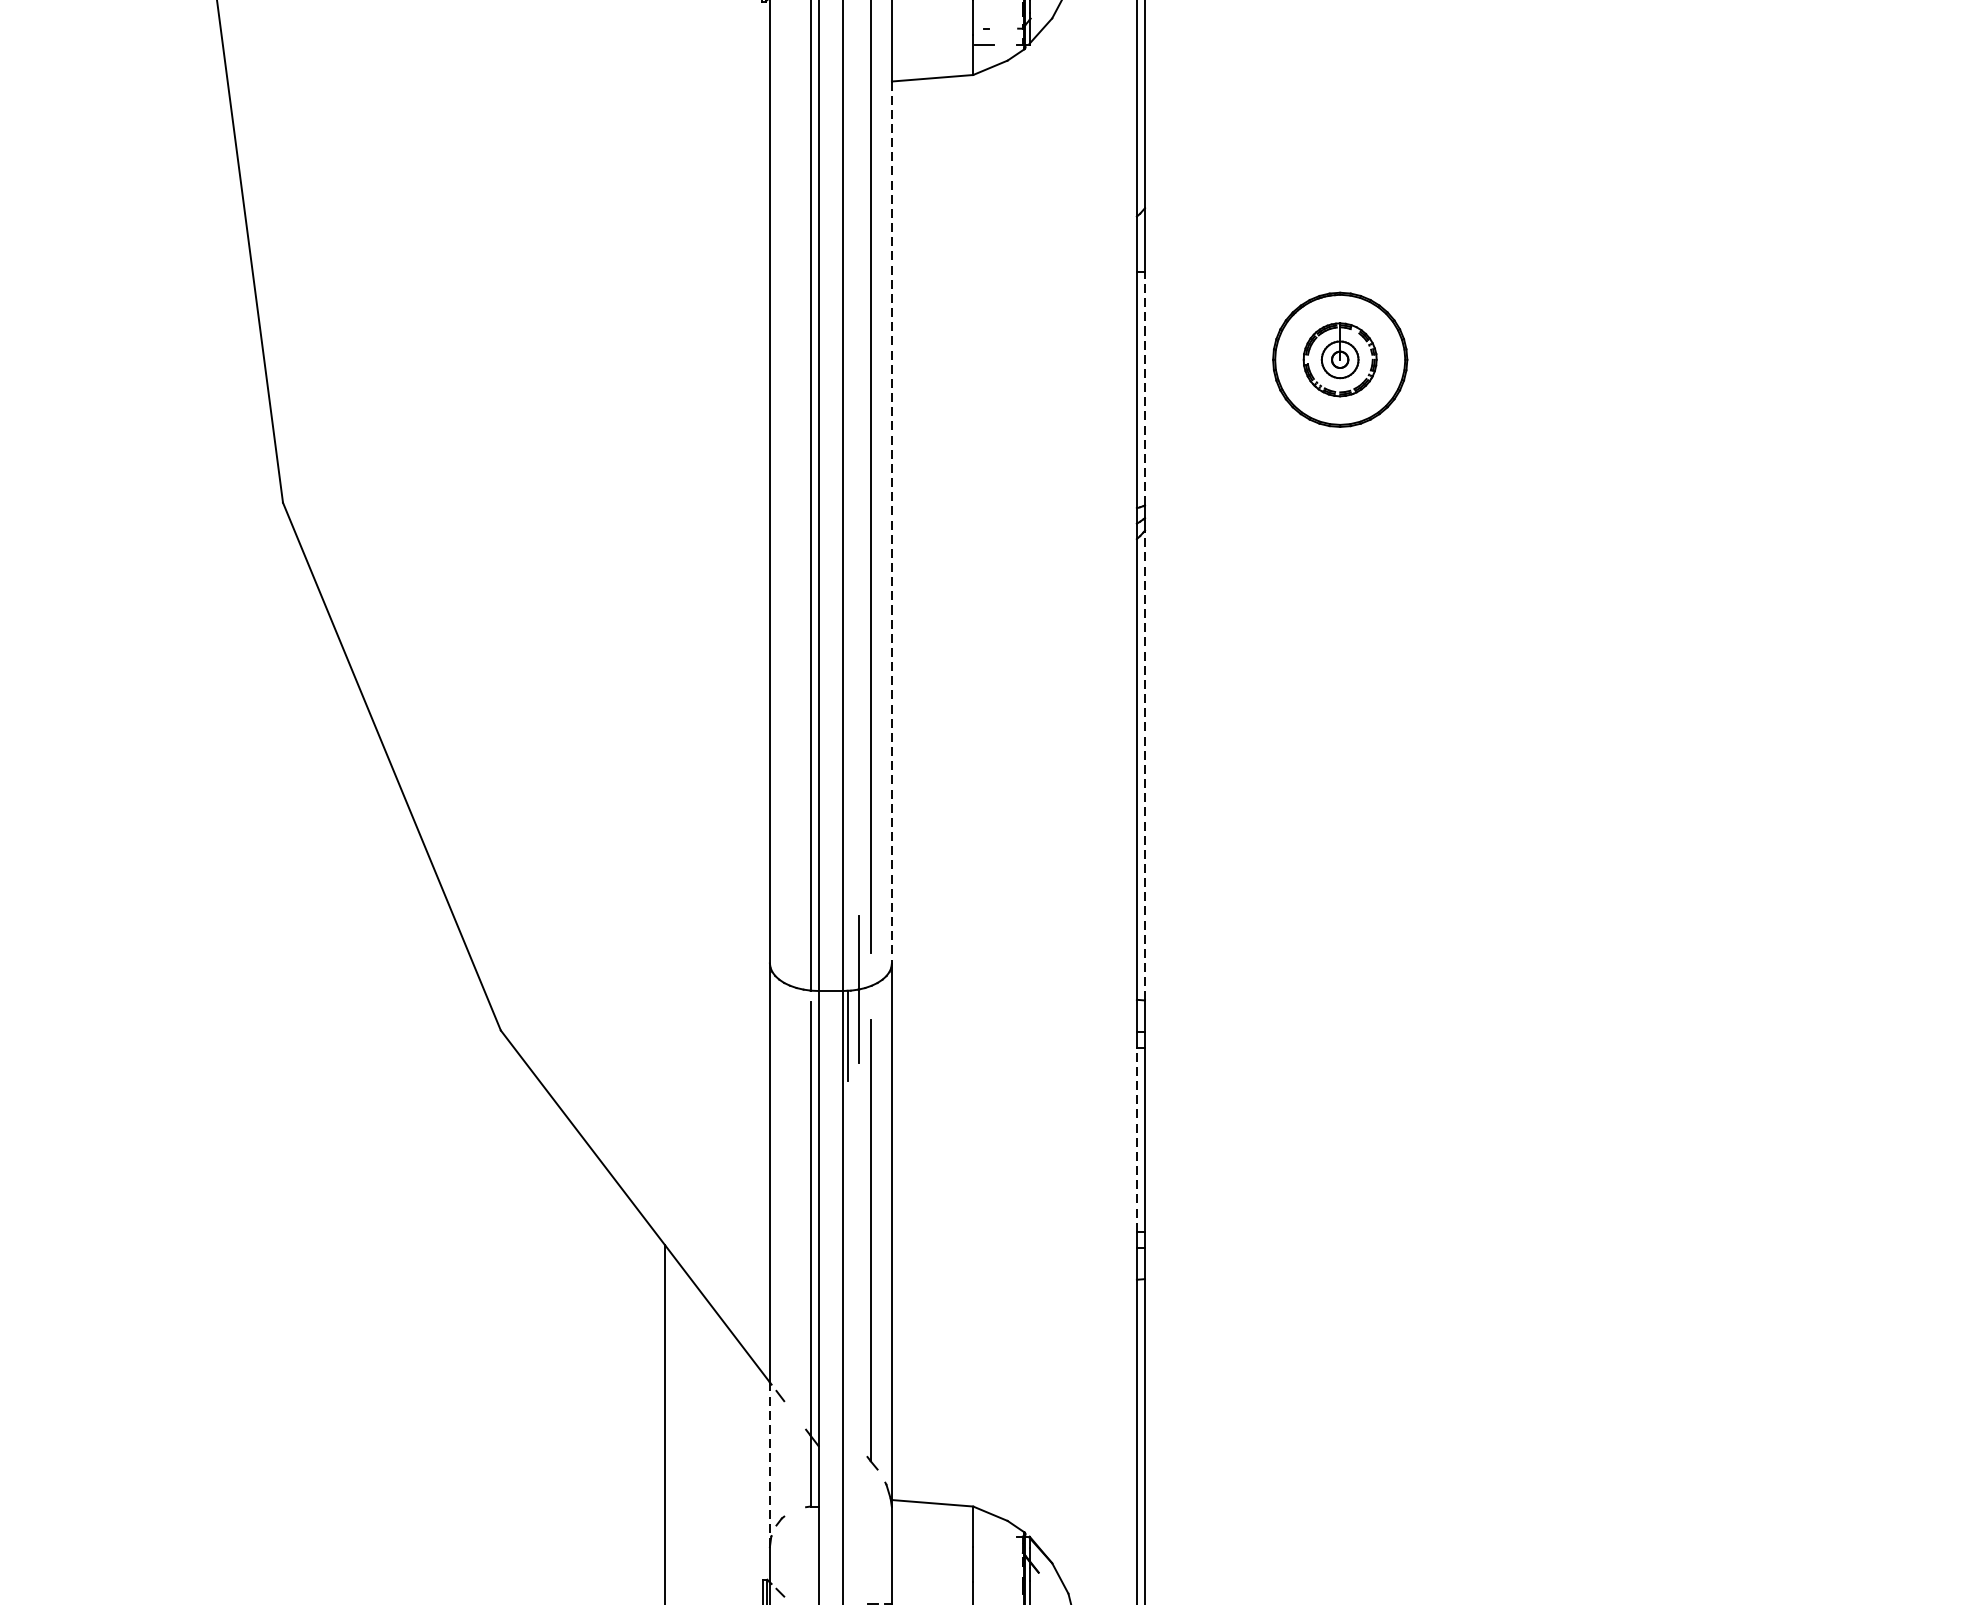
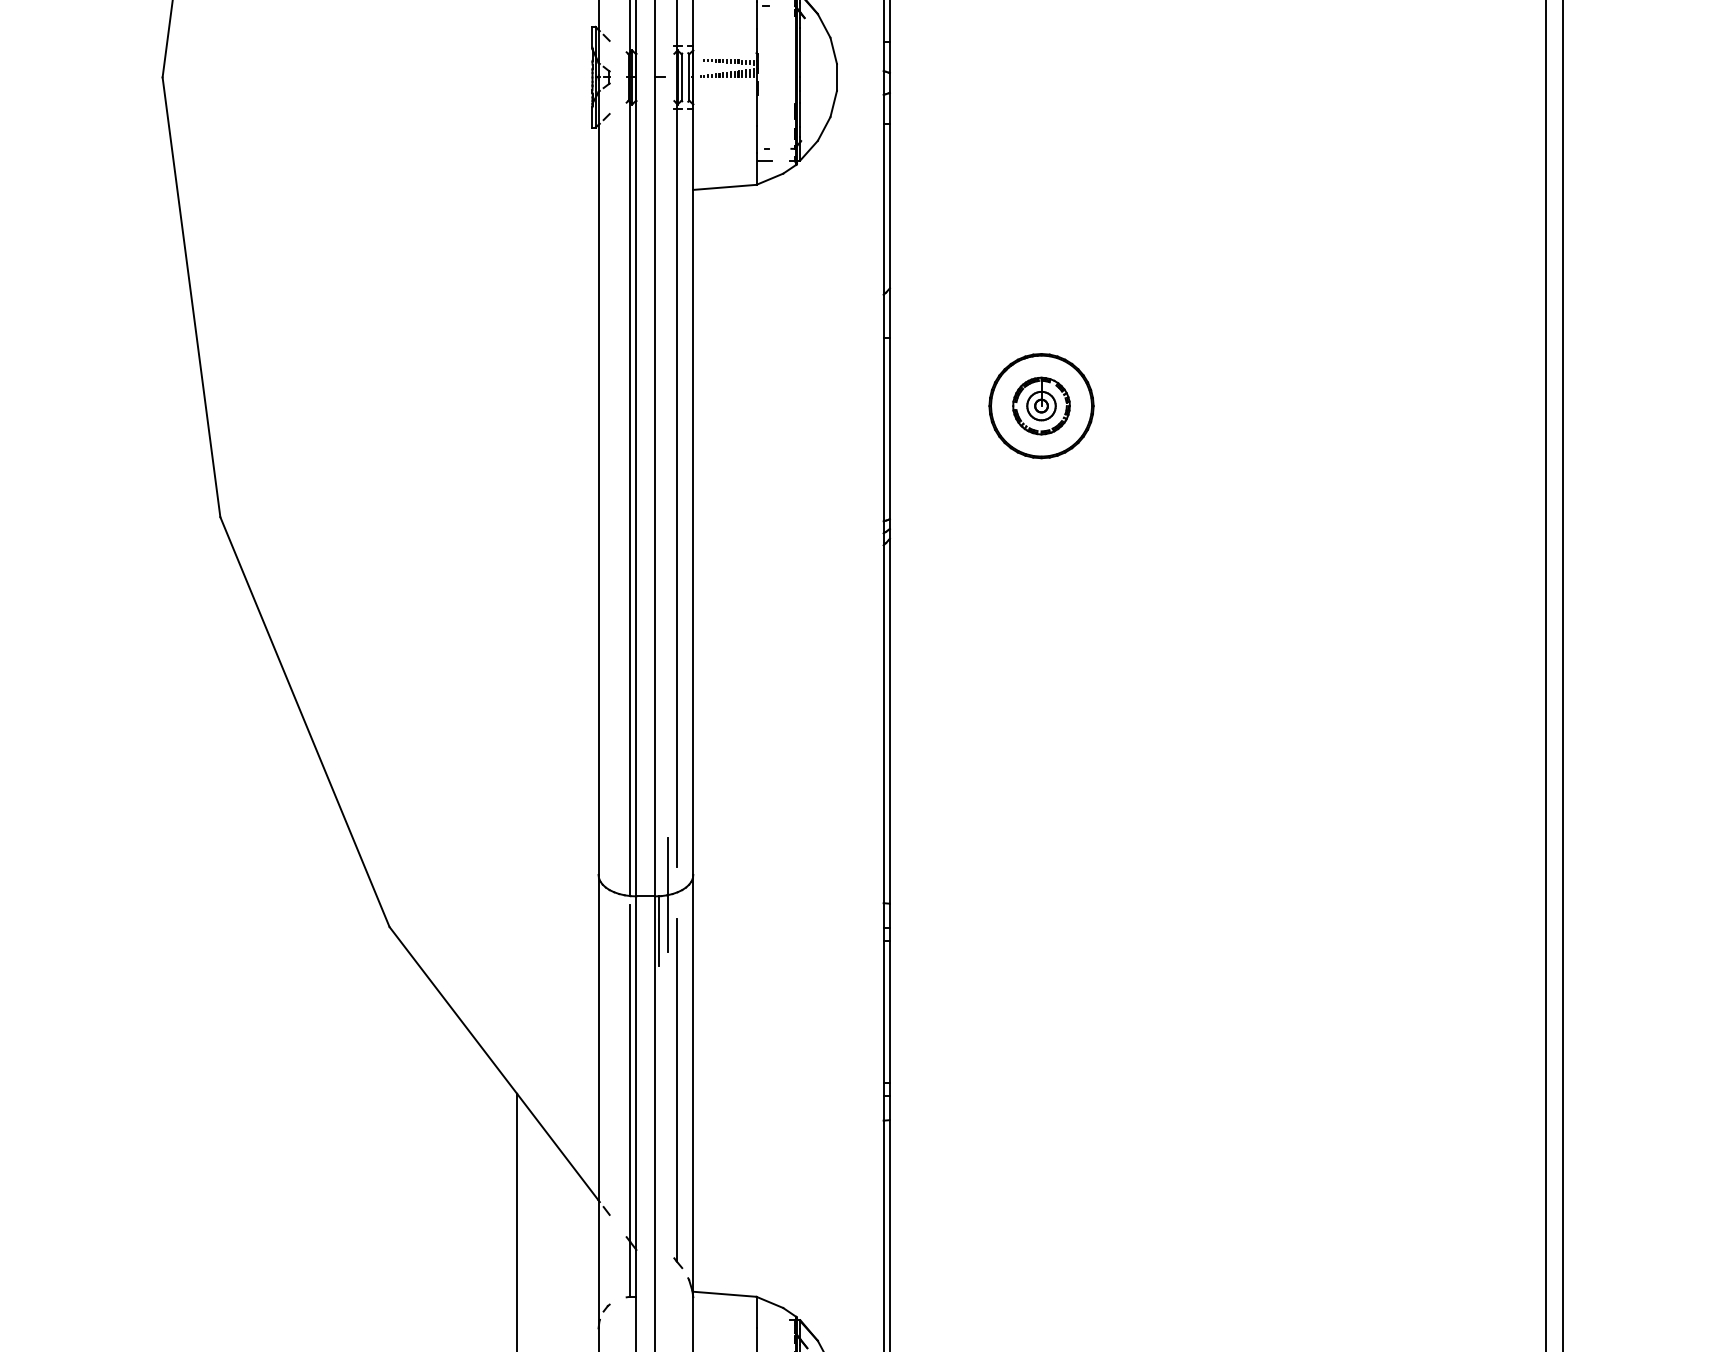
line: (1144, 388) -> (889, 428), dashed -> solid
line: (892, 522) -> (693, 532), dashed -> solid
line: (1144, 764) -> (889, 720), dashed -> solid
line: (1136, 1139) -> (883, 1011), dashed -> solid
line: (769, 1464) -> (598, 1264), dashed -> solid

